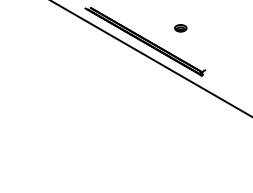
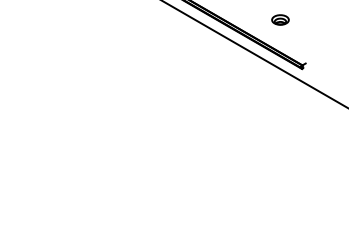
part: (180, 27) -> (280, 19), size x1.4

